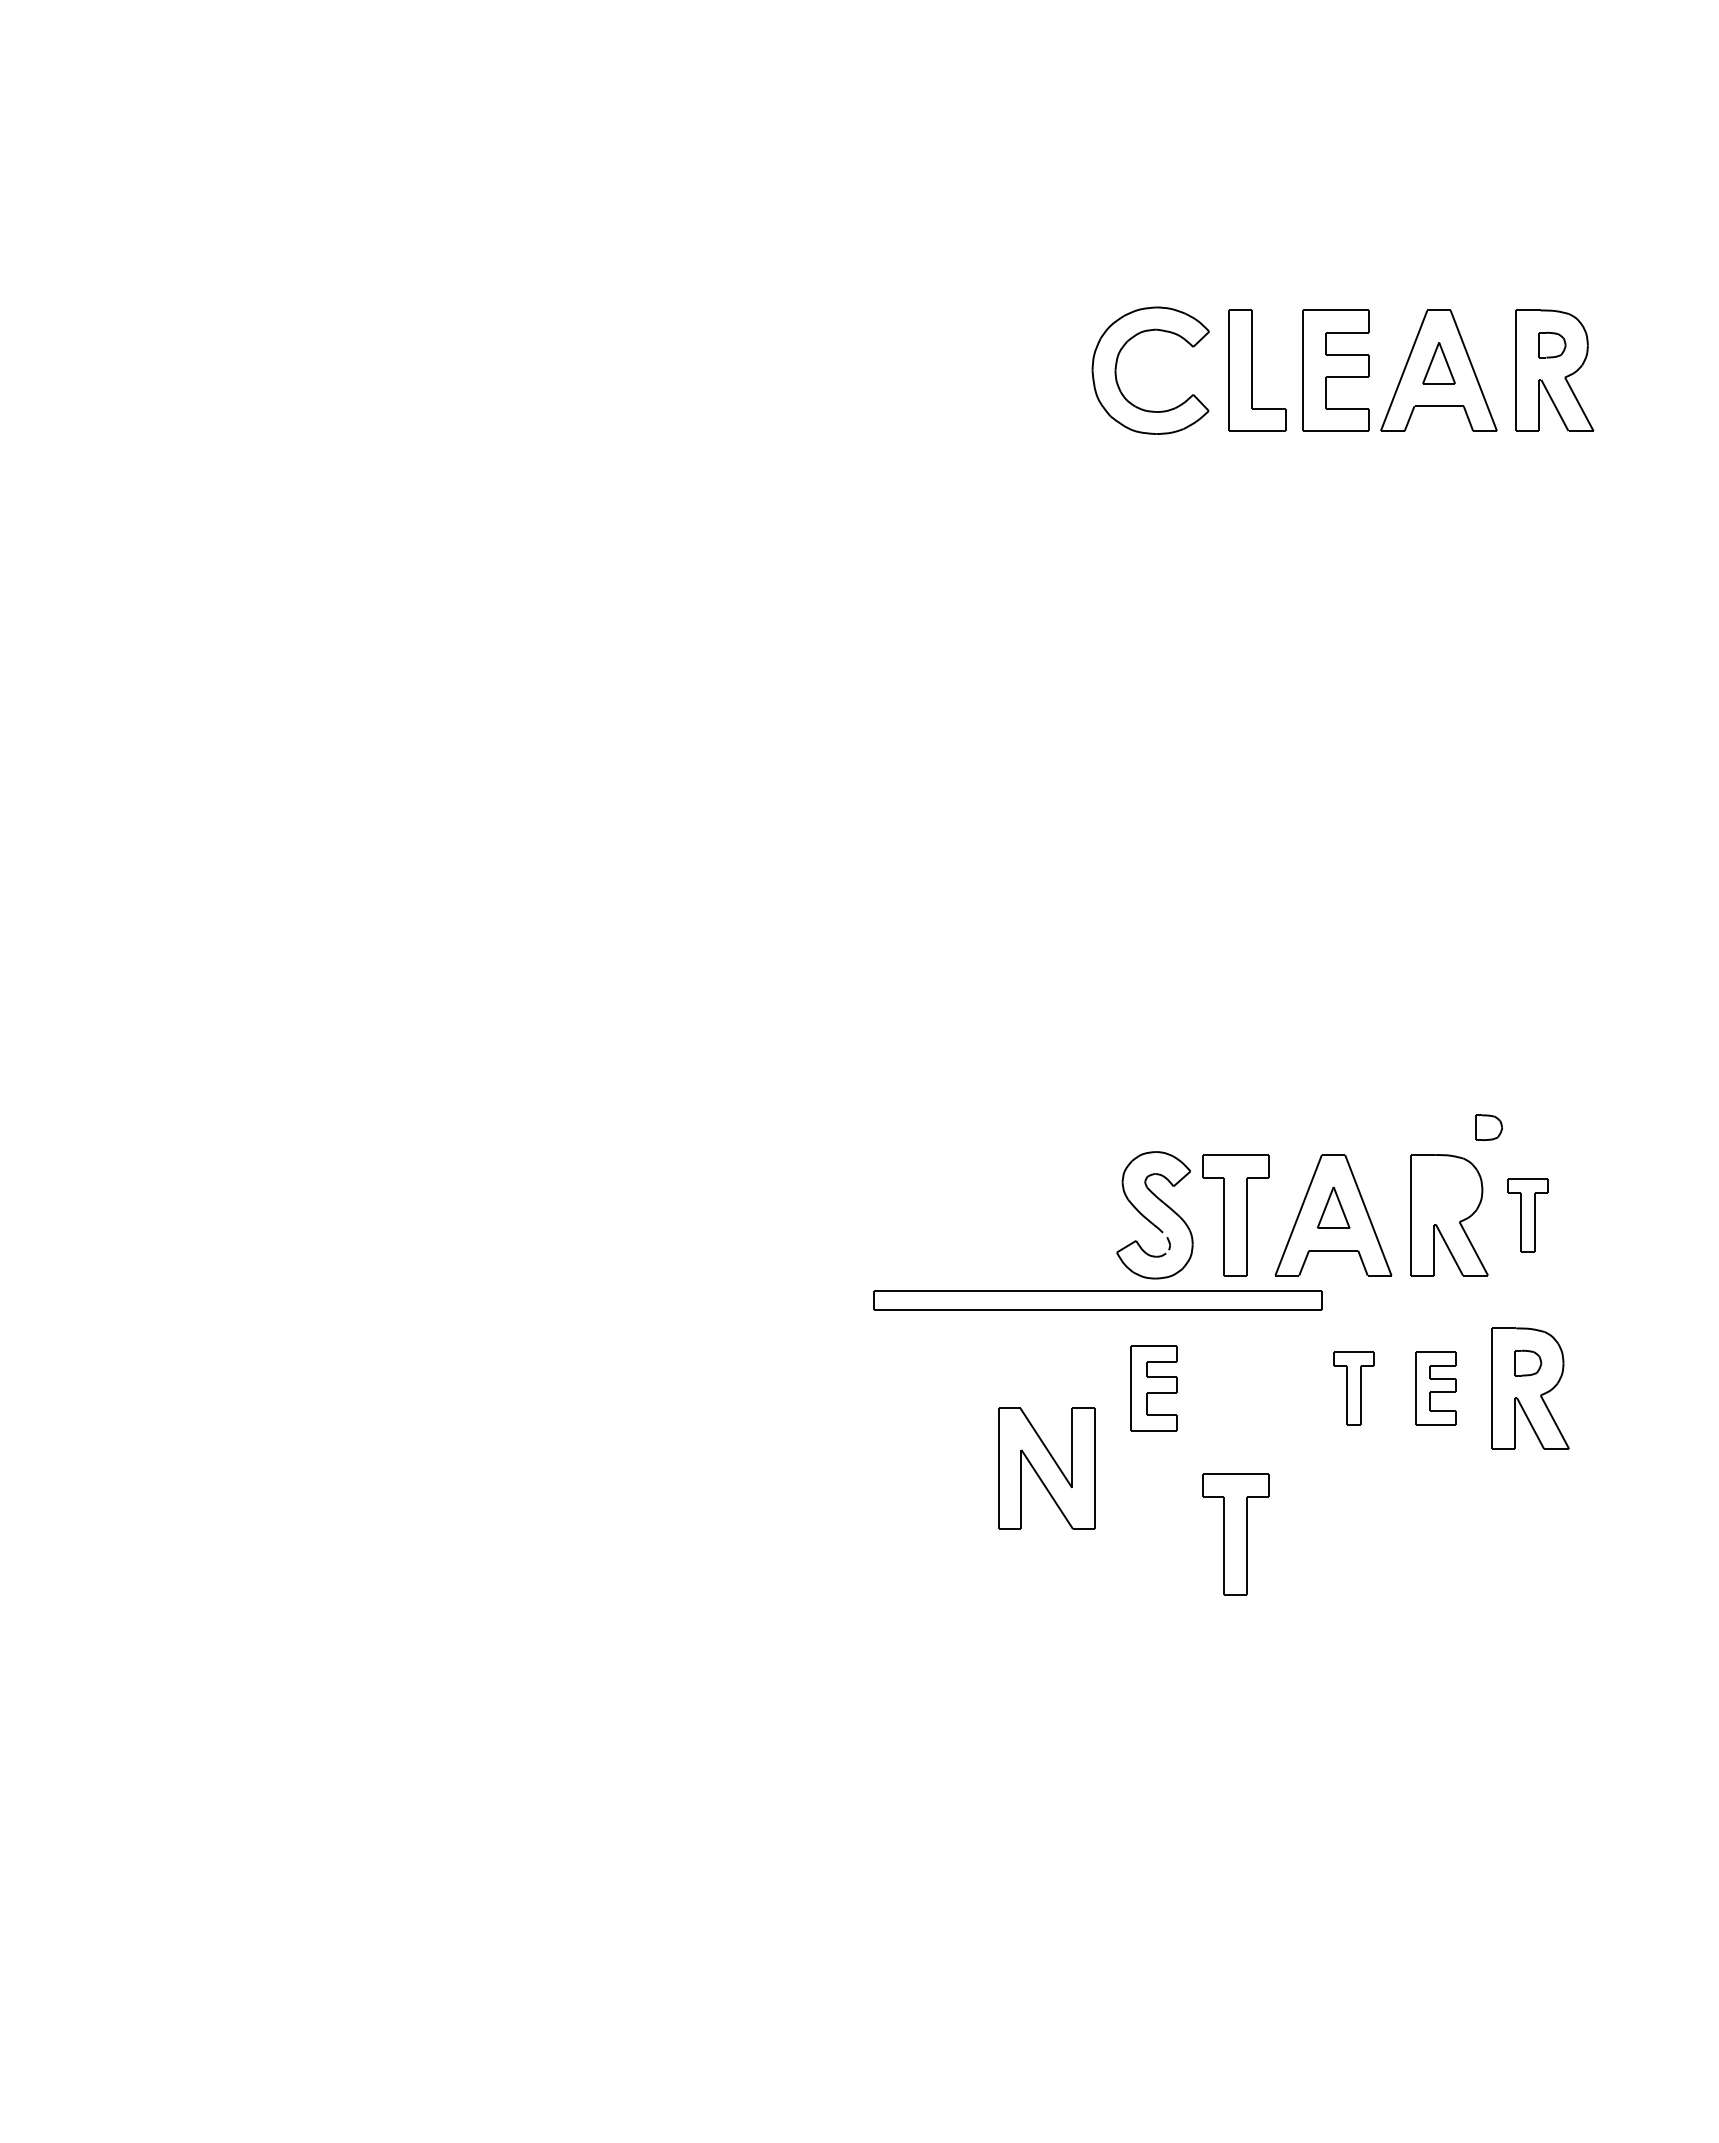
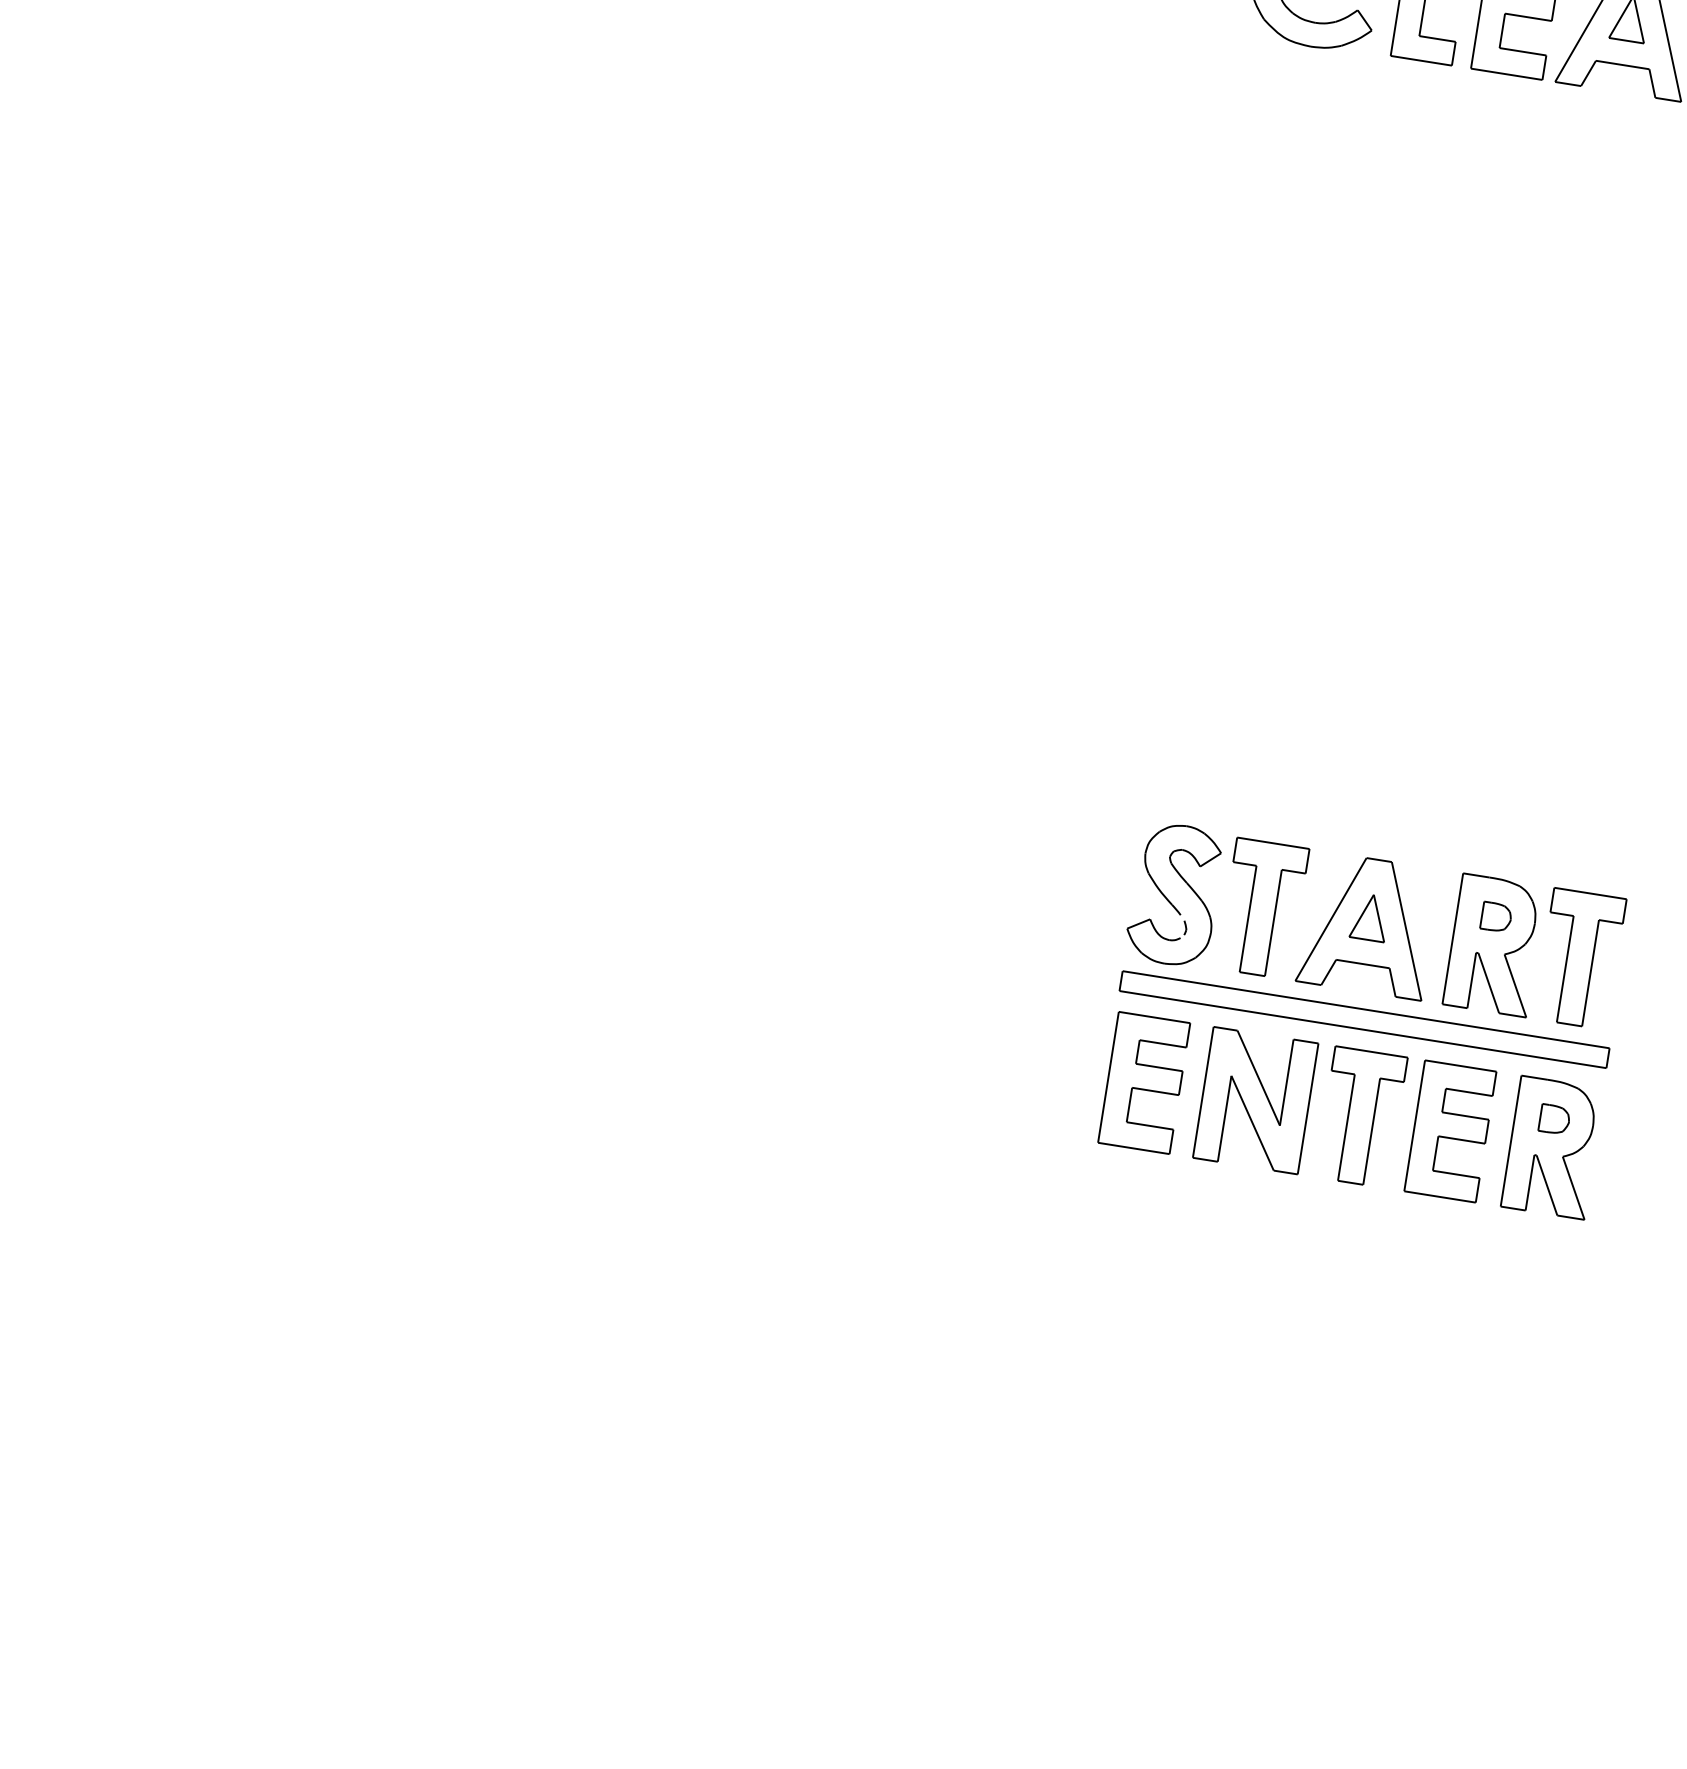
part: (1489, 1127) -> (1497, 917), moved
part: (1527, 1215) -> (1579, 959), size x1.67
part: (1097, 1300) -> (1363, 1019), moved
part: (1153, 1388) -> (1143, 1082), size x1.43
part: (1353, 1388) -> (1360, 1117), size x1.67
part: (1435, 1388) -> (1449, 1131), size x1.67
part: (1046, 1468) -> (1255, 1100), moved
part: (1235, 1534) -> (1207, 1255), removed

